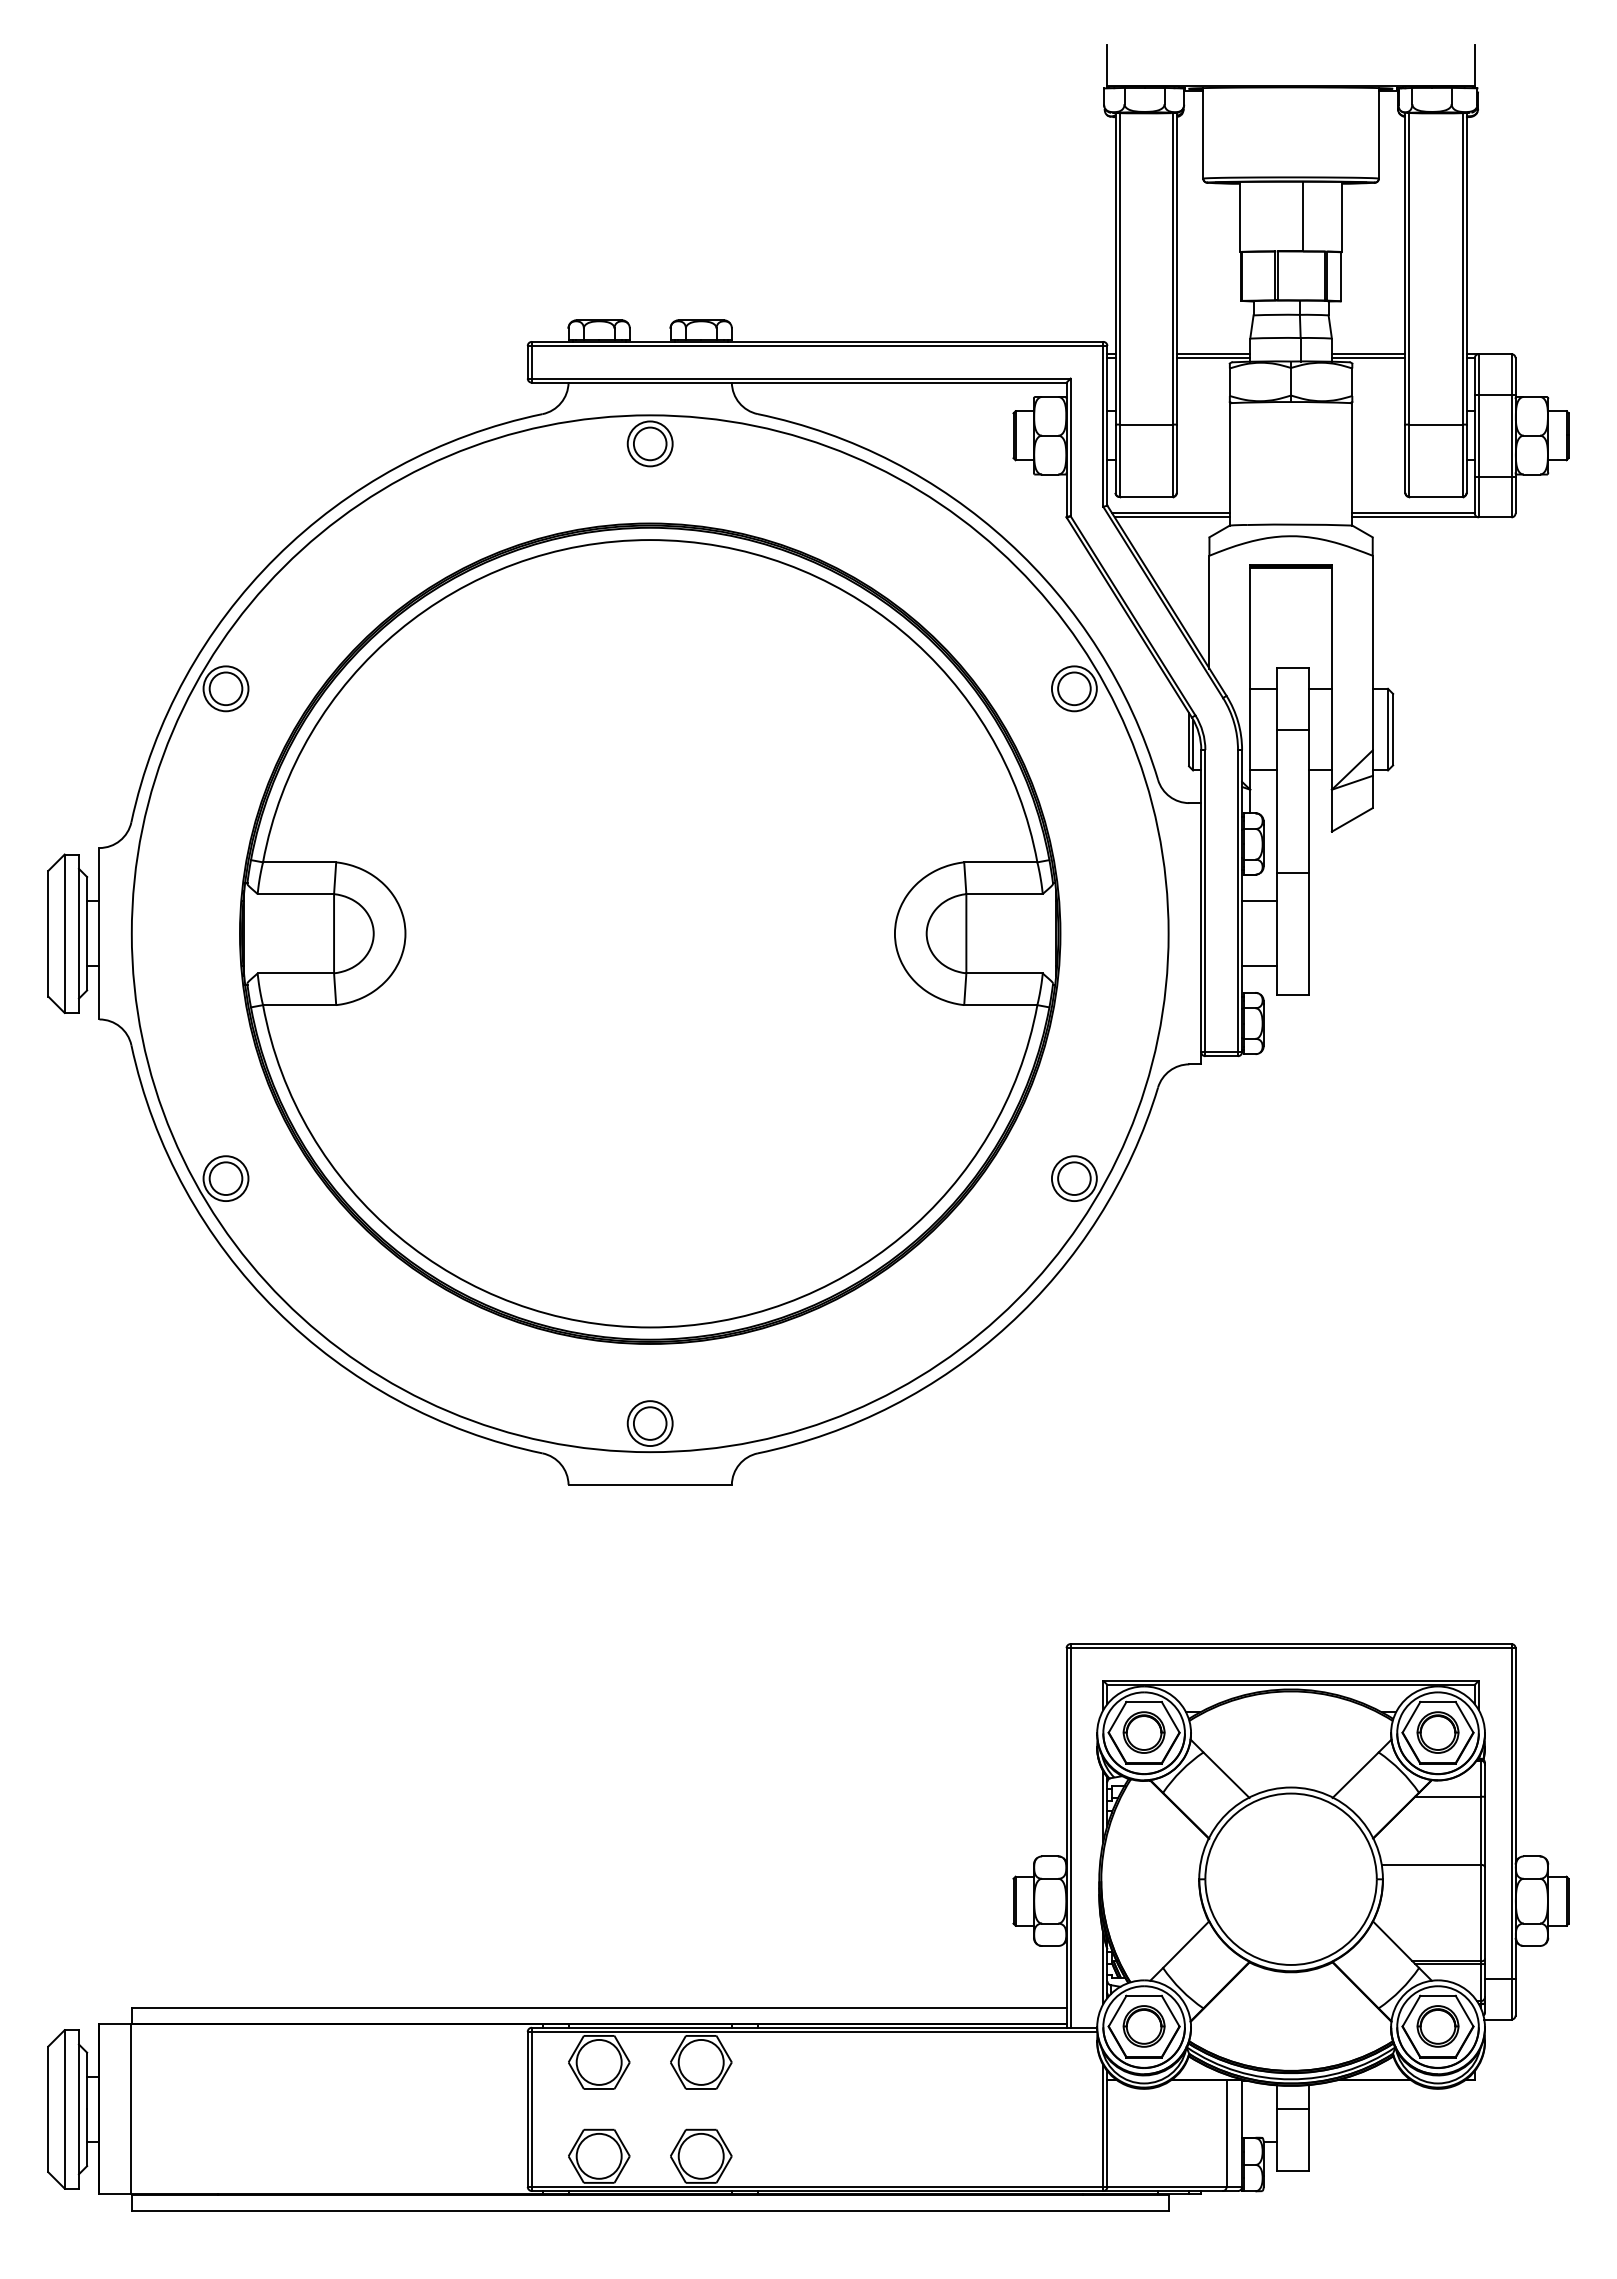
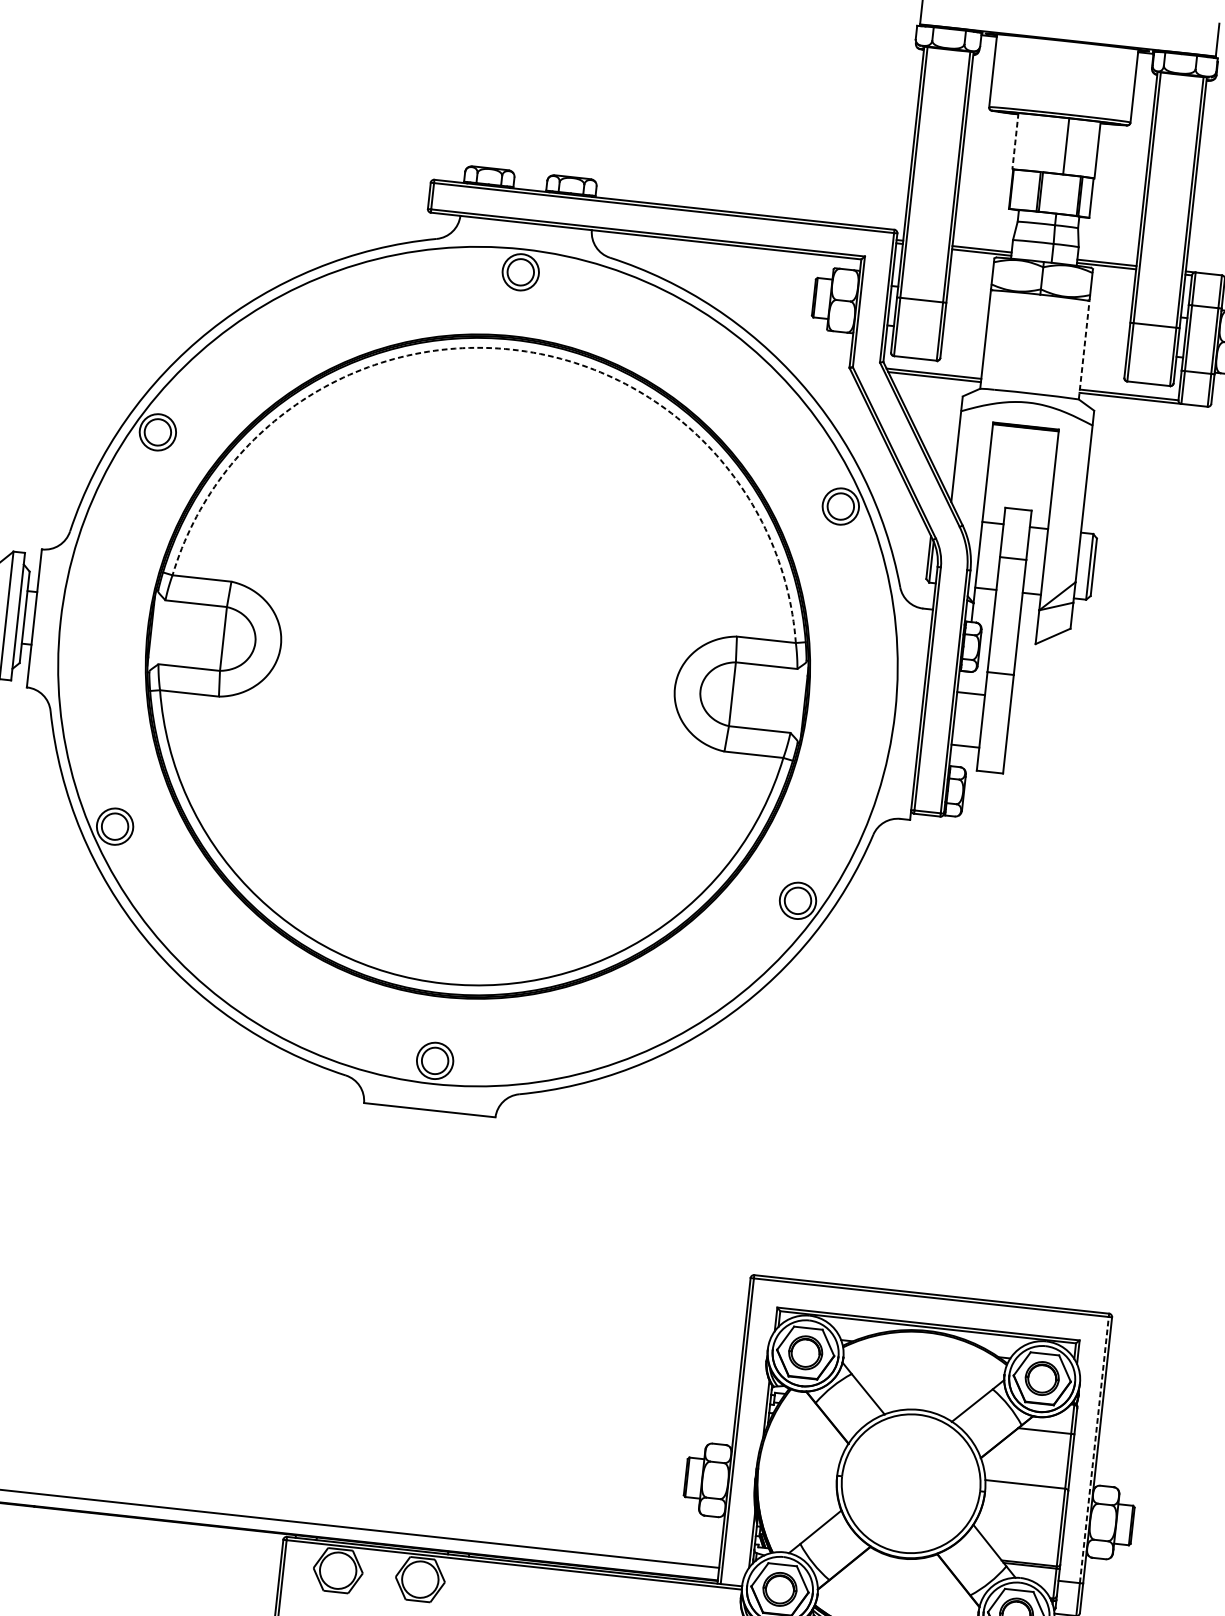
line: (1240, 217) -> (1015, 141), solid -> dashed
line: (1352, 463) -> (1084, 349), solid -> dashed
arc: (650, 540) -> (512, 350), solid -> dashed
line: (1511, 1812) -> (1094, 1449), solid -> dashed

